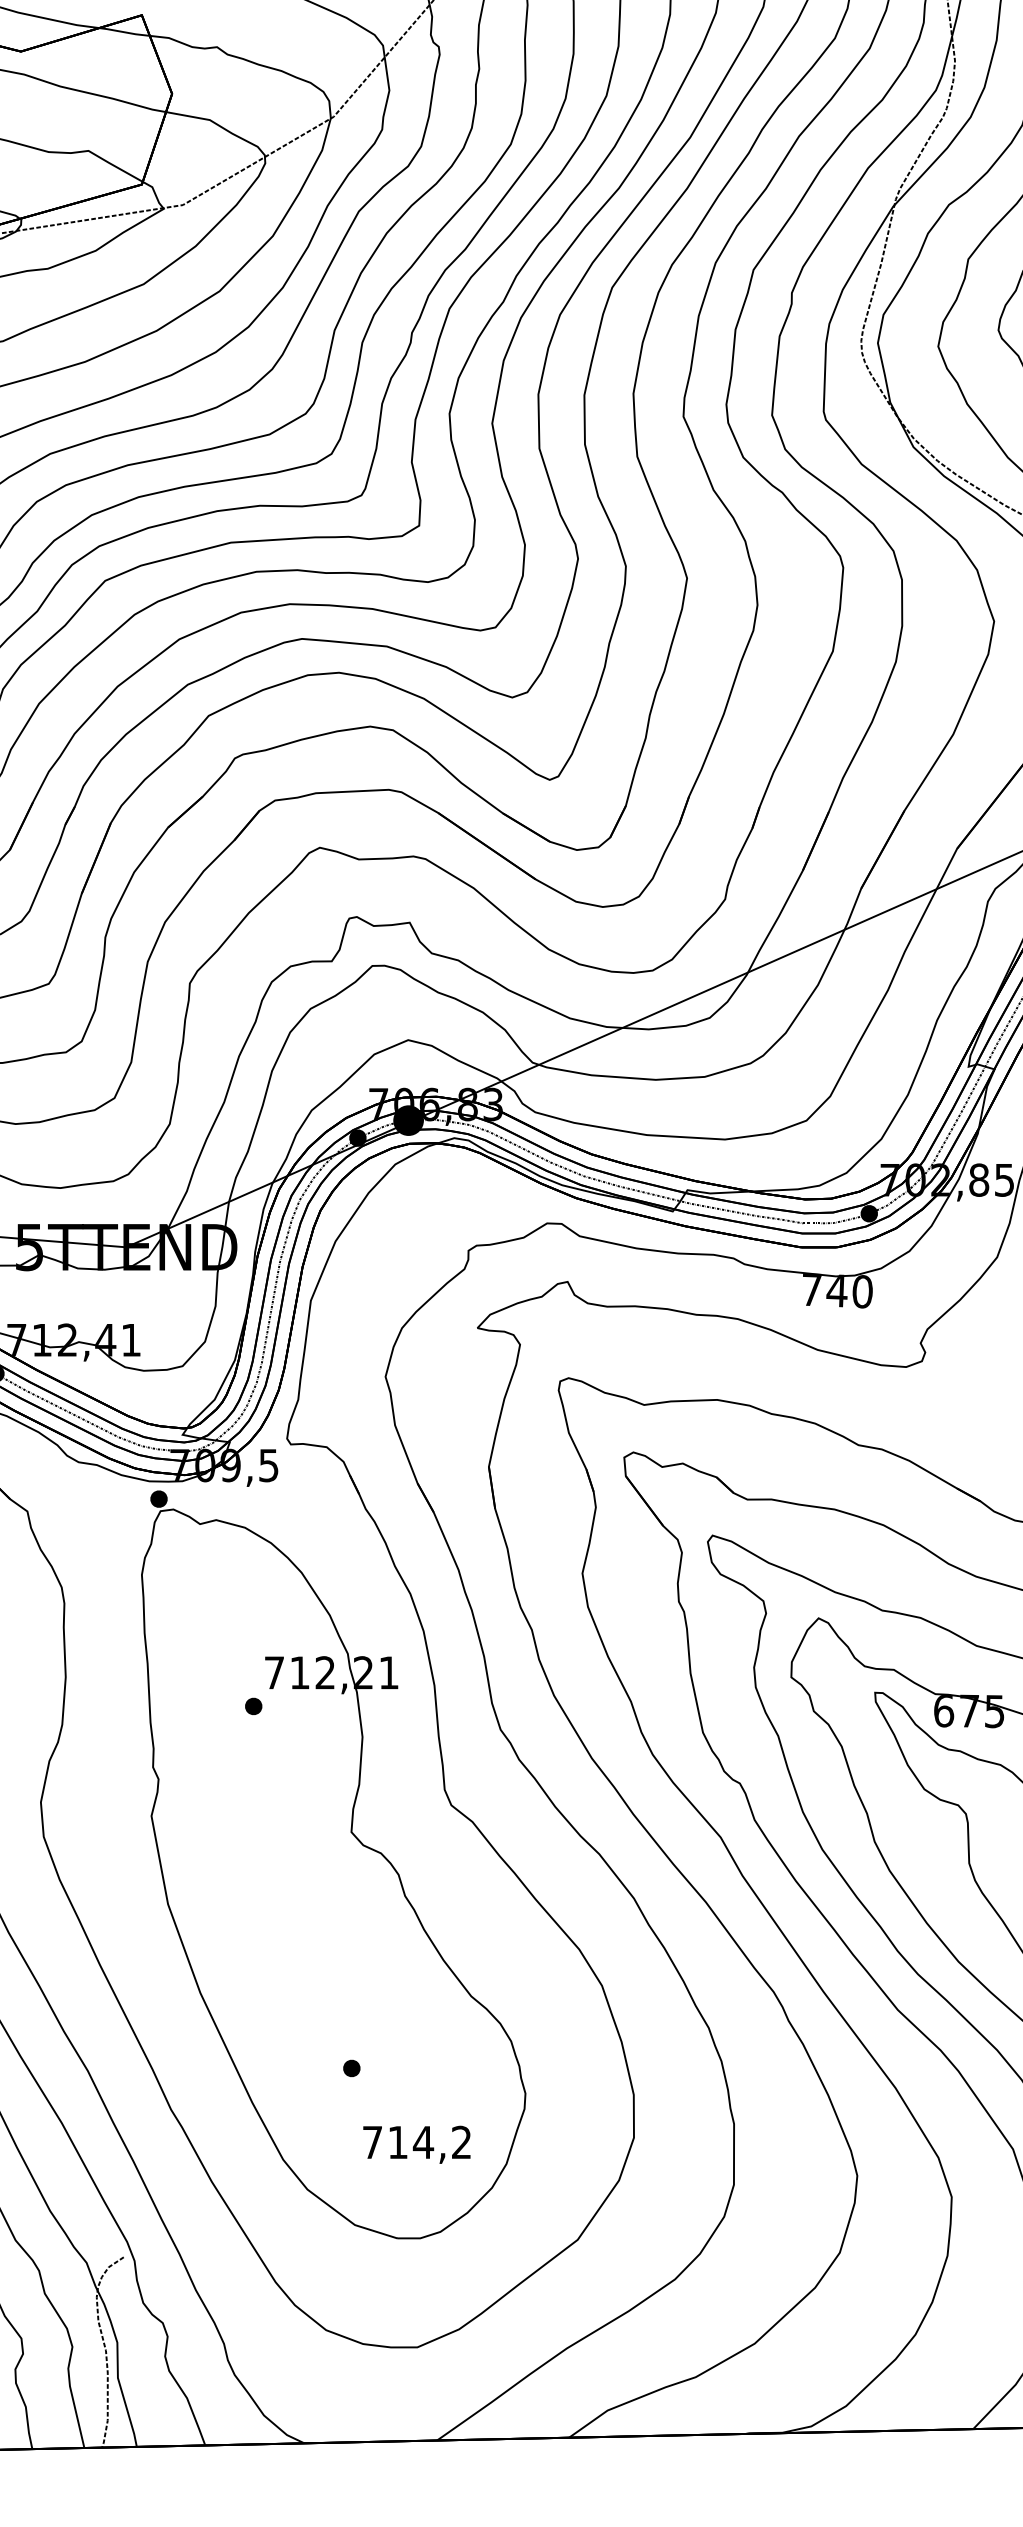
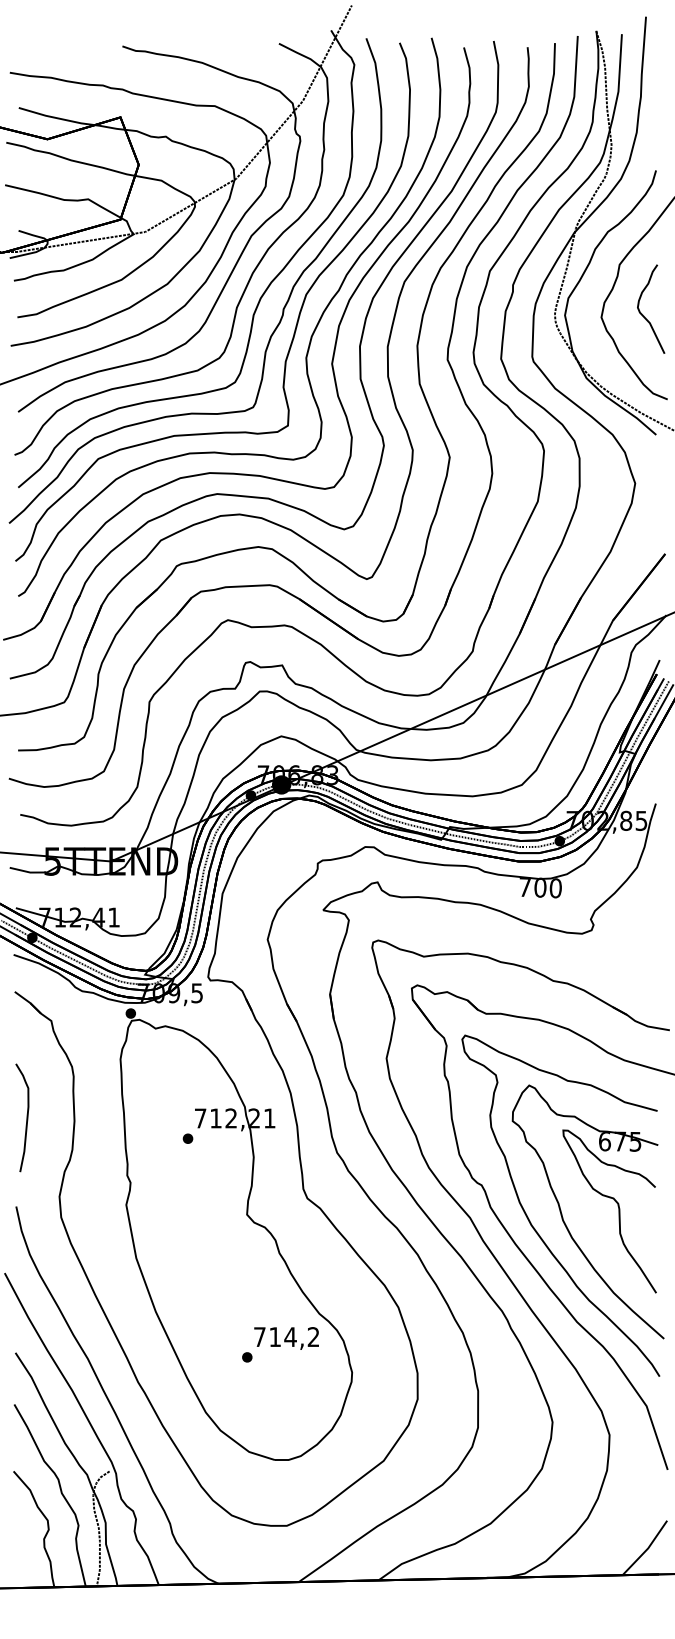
text: (835, 1290) -> (539, 887), 740 -> 700
text: (416, 2144) -> (286, 1338), moved

